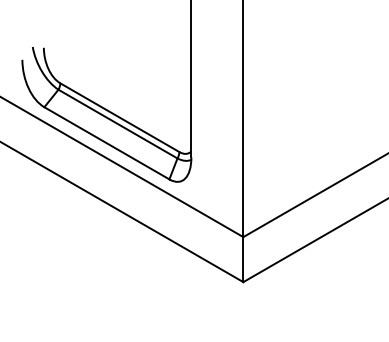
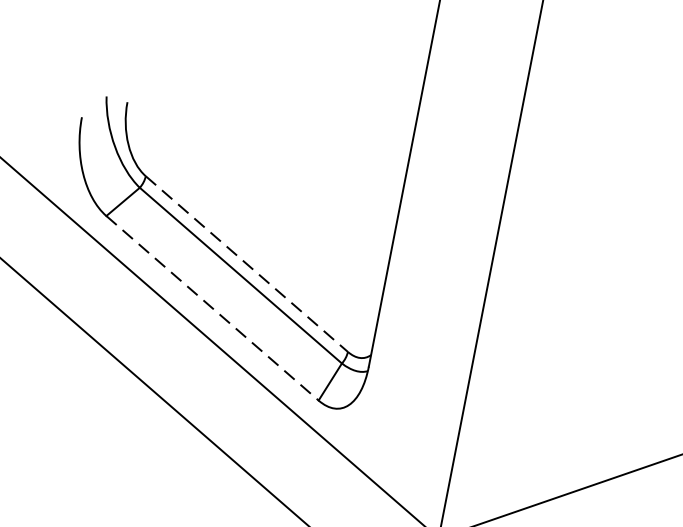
line: (119, 117) -> (246, 263), solid -> dashed
line: (107, 143) -> (213, 308), solid -> dashed

